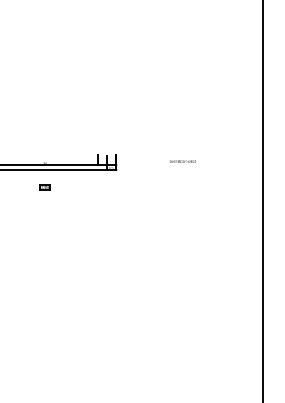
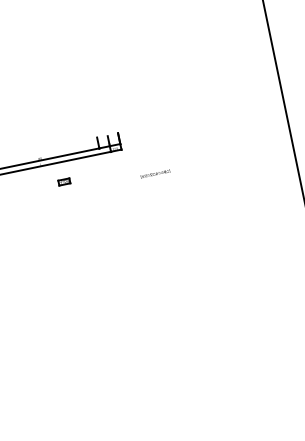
text: (182, 161) -> (155, 174), moved
part: (44, 187) -> (63, 182), moved

